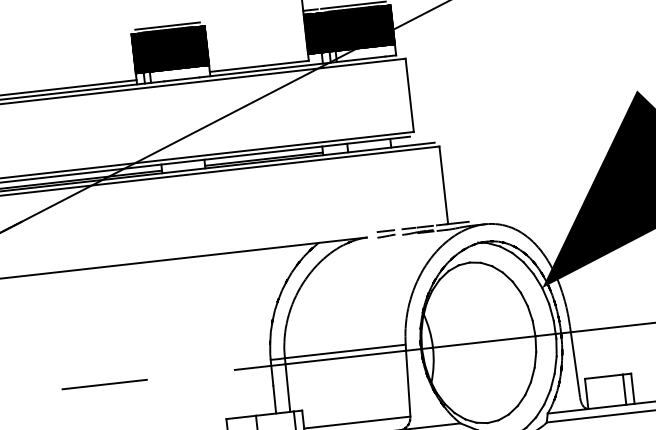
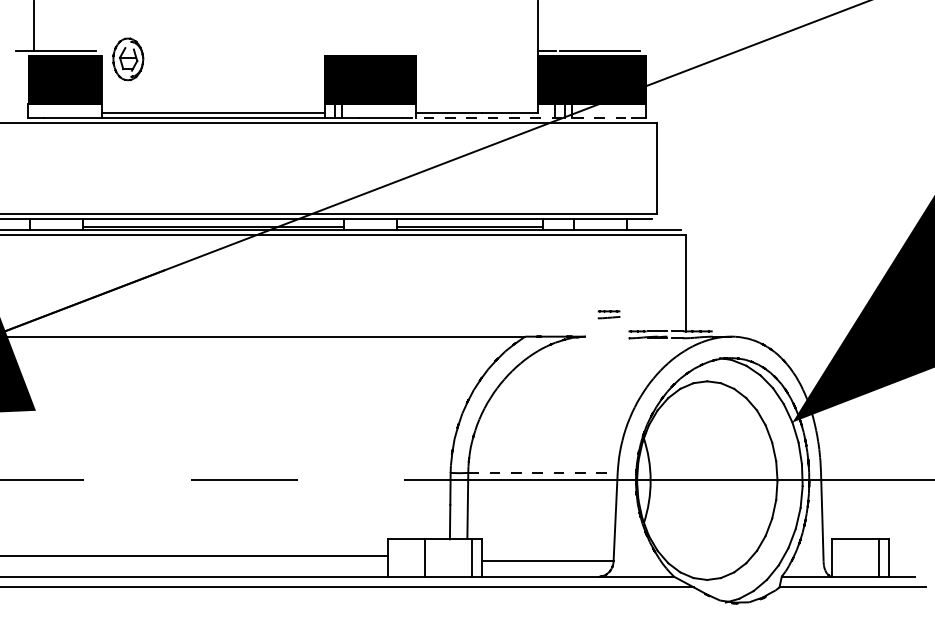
line: (167, 25) -> (370, 50), removed
line: (292, 67) -> (517, 118), solid -> dashed
part: (385, 233) -> (608, 314), moved
line: (344, 351) -> (542, 472), solid -> dashed

